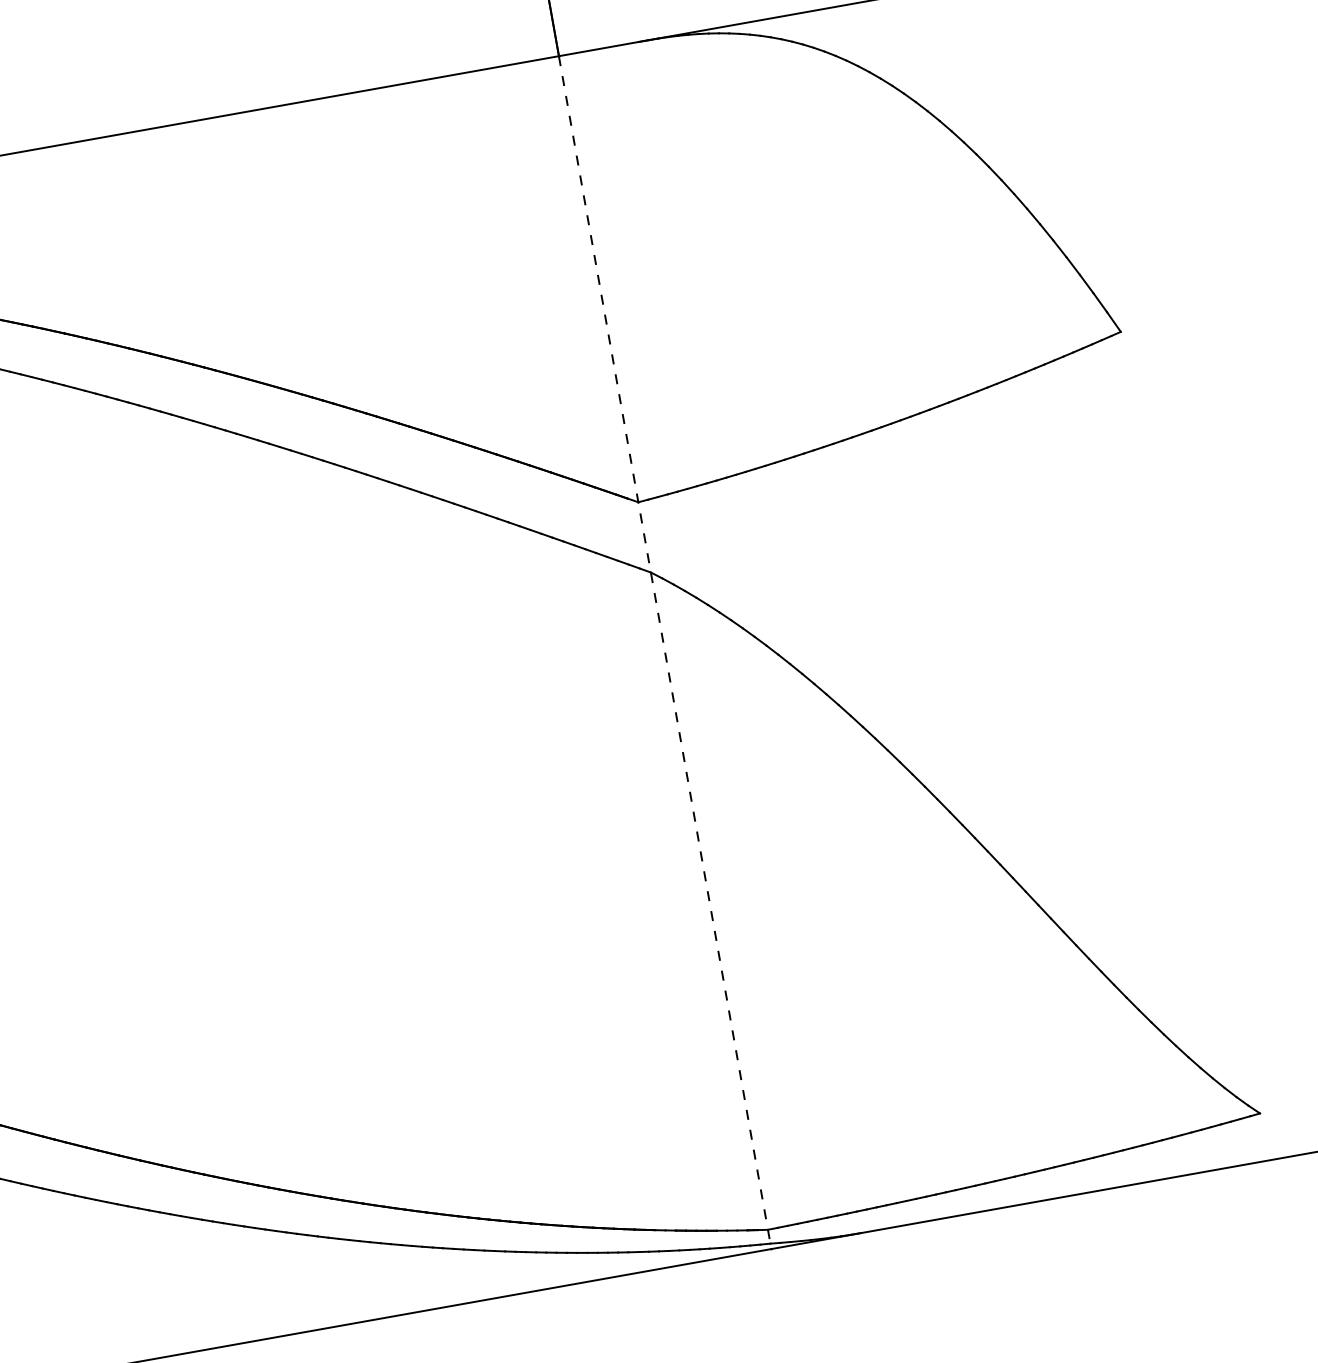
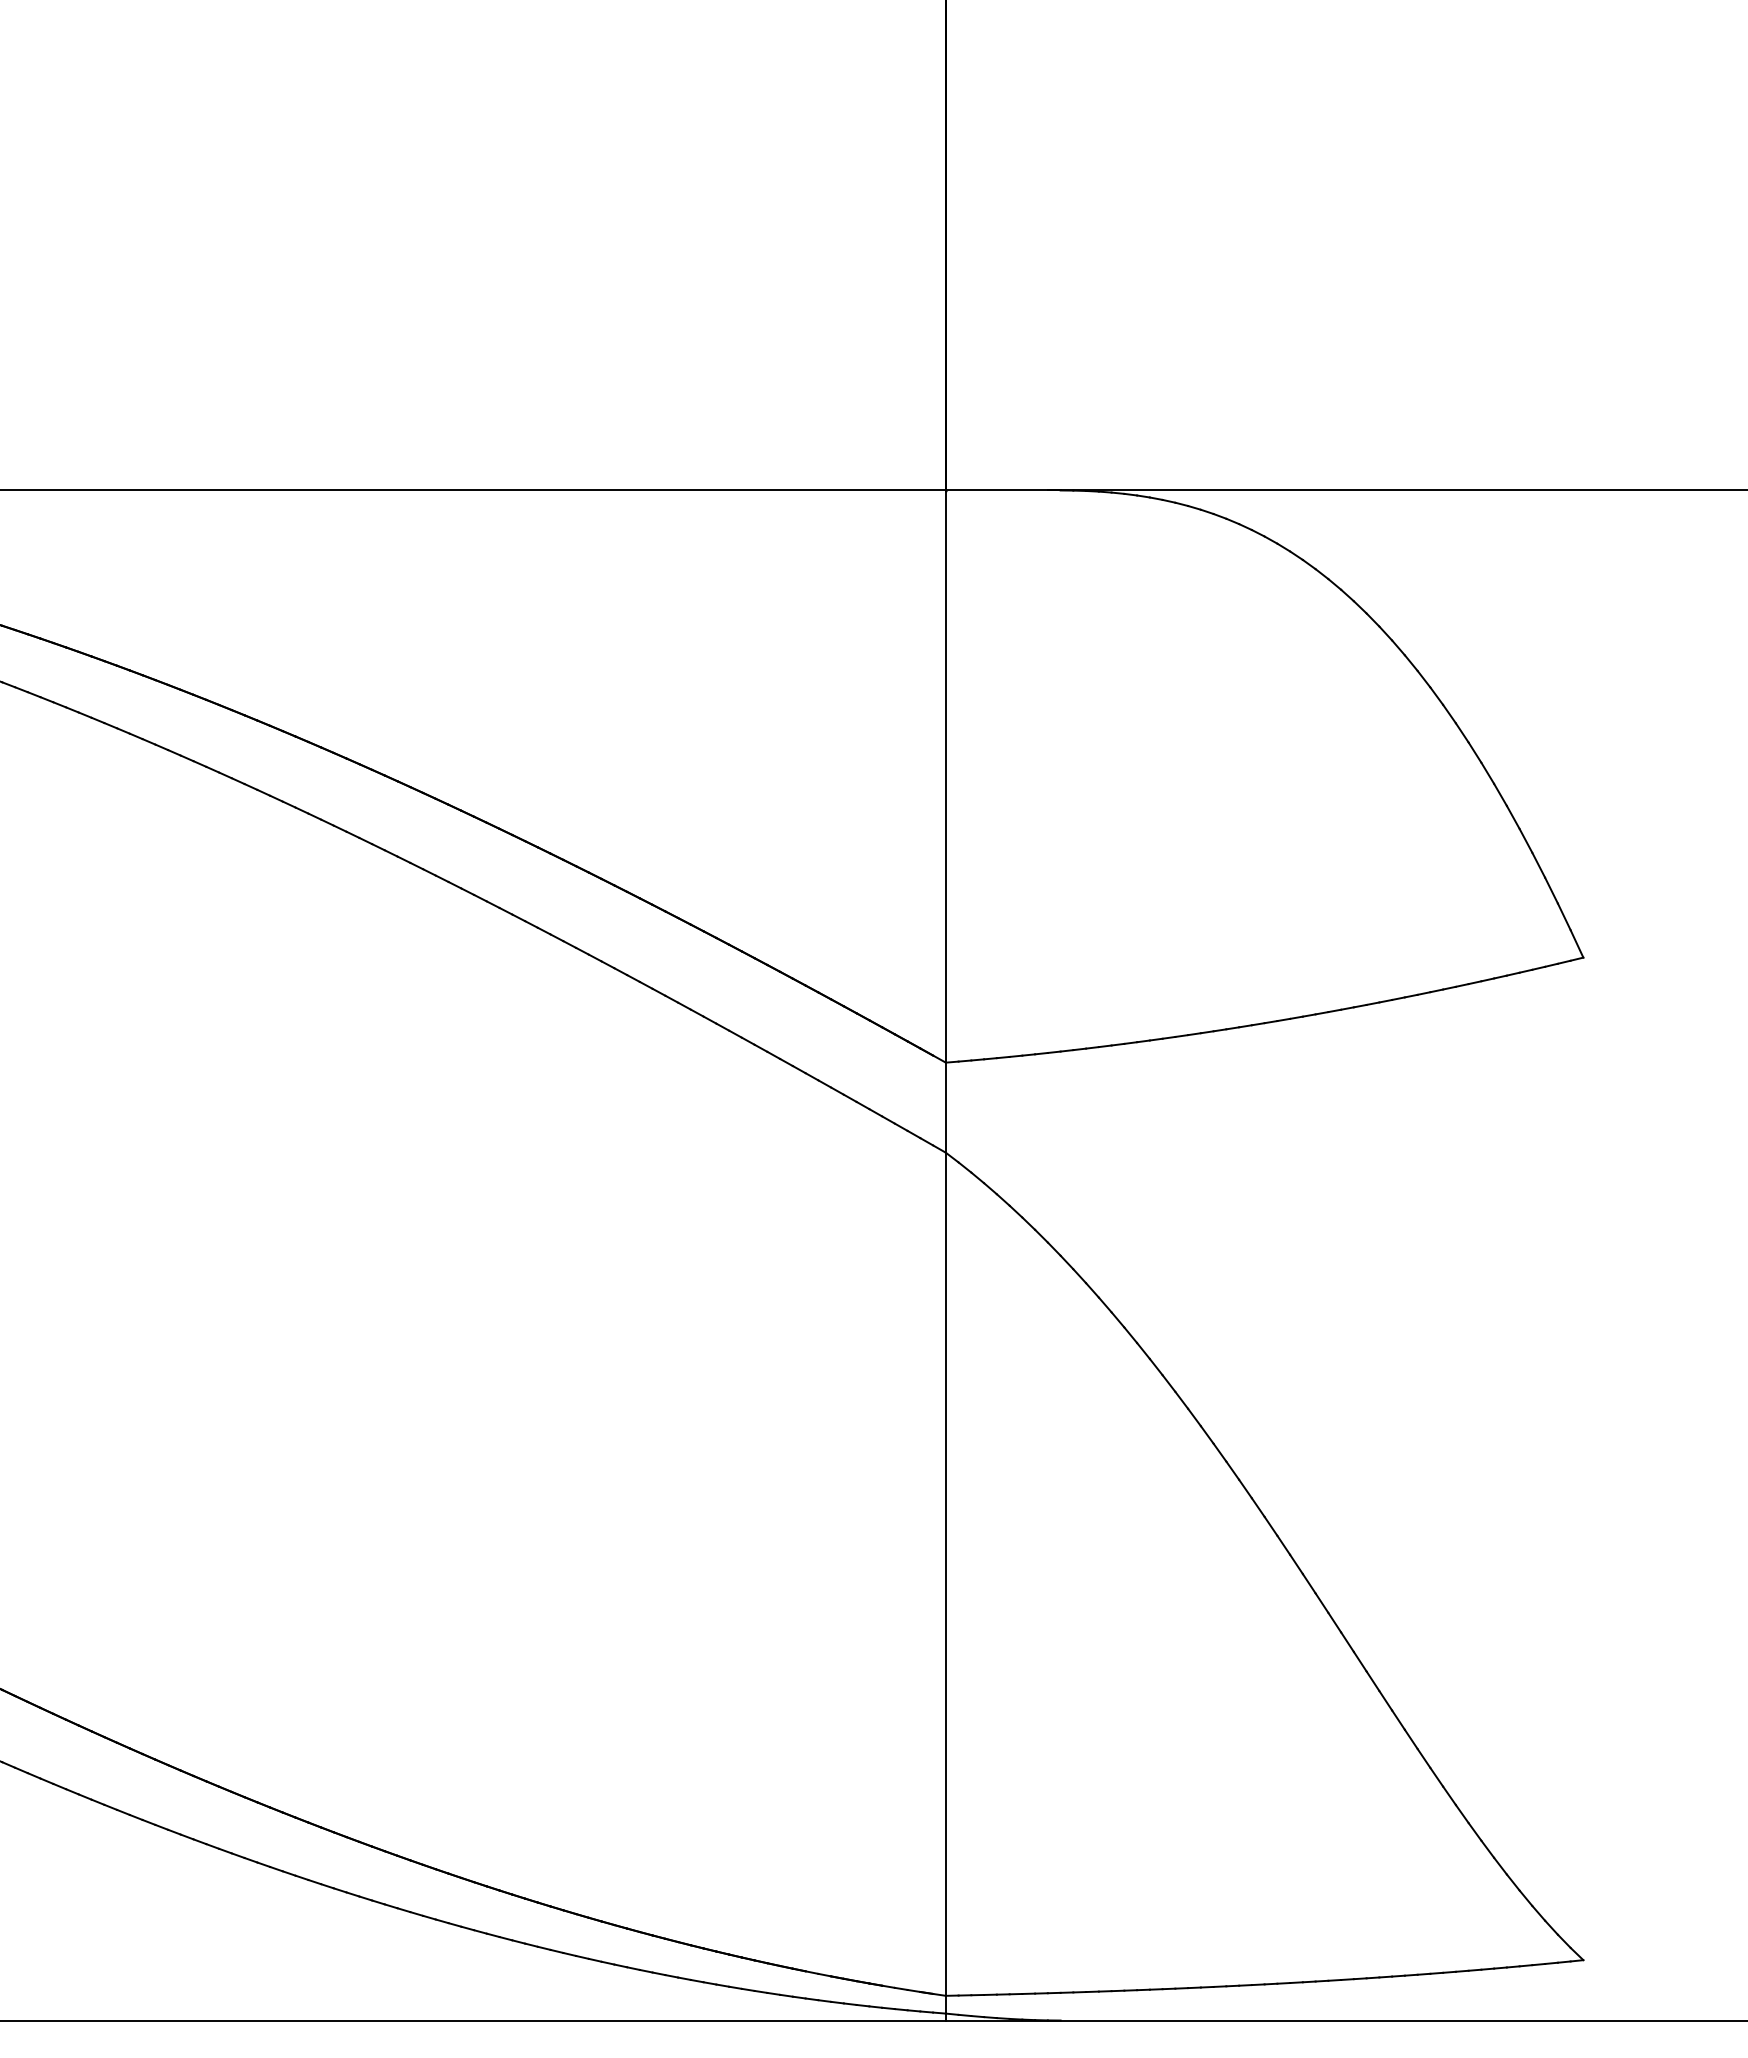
line: (665, 653) -> (945, 1256), dashed -> solid

